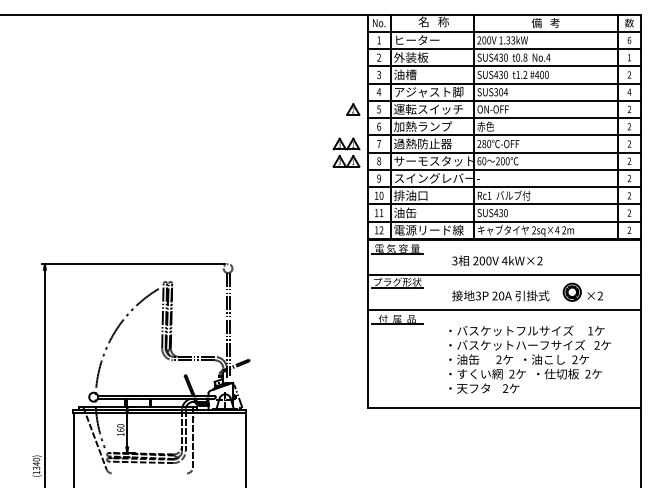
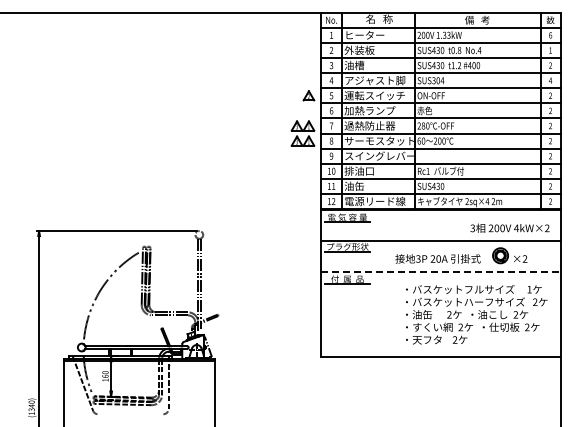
text: (496, 260) -> (509, 227), moved
line: (504, 310) -> (441, 271), solid -> dashed
text: (529, 359) -> (476, 314), moved

